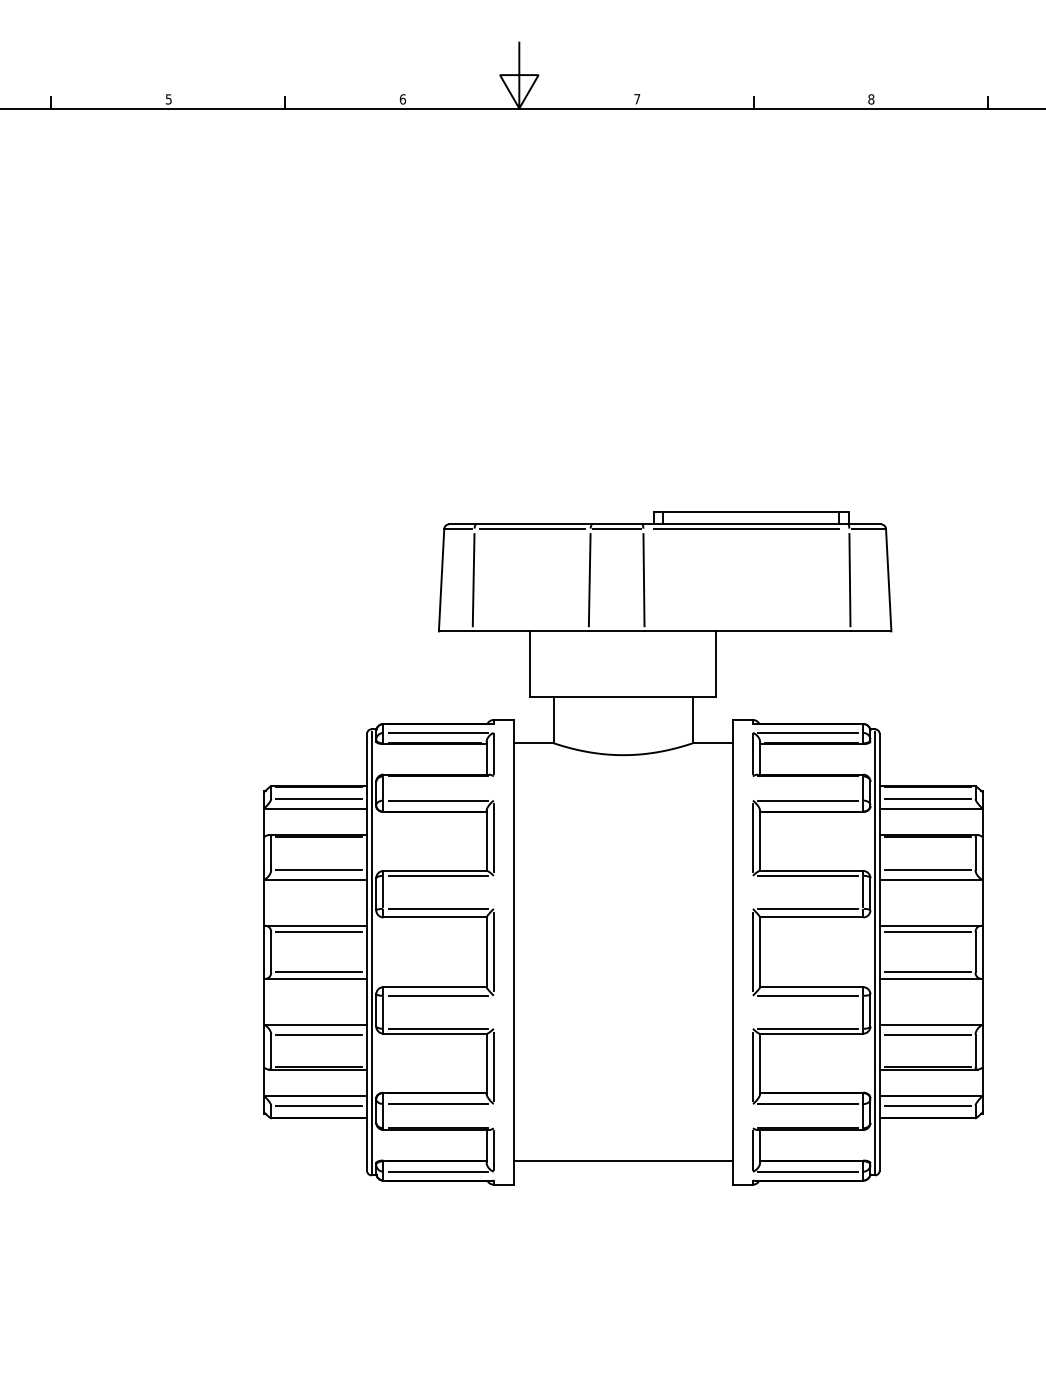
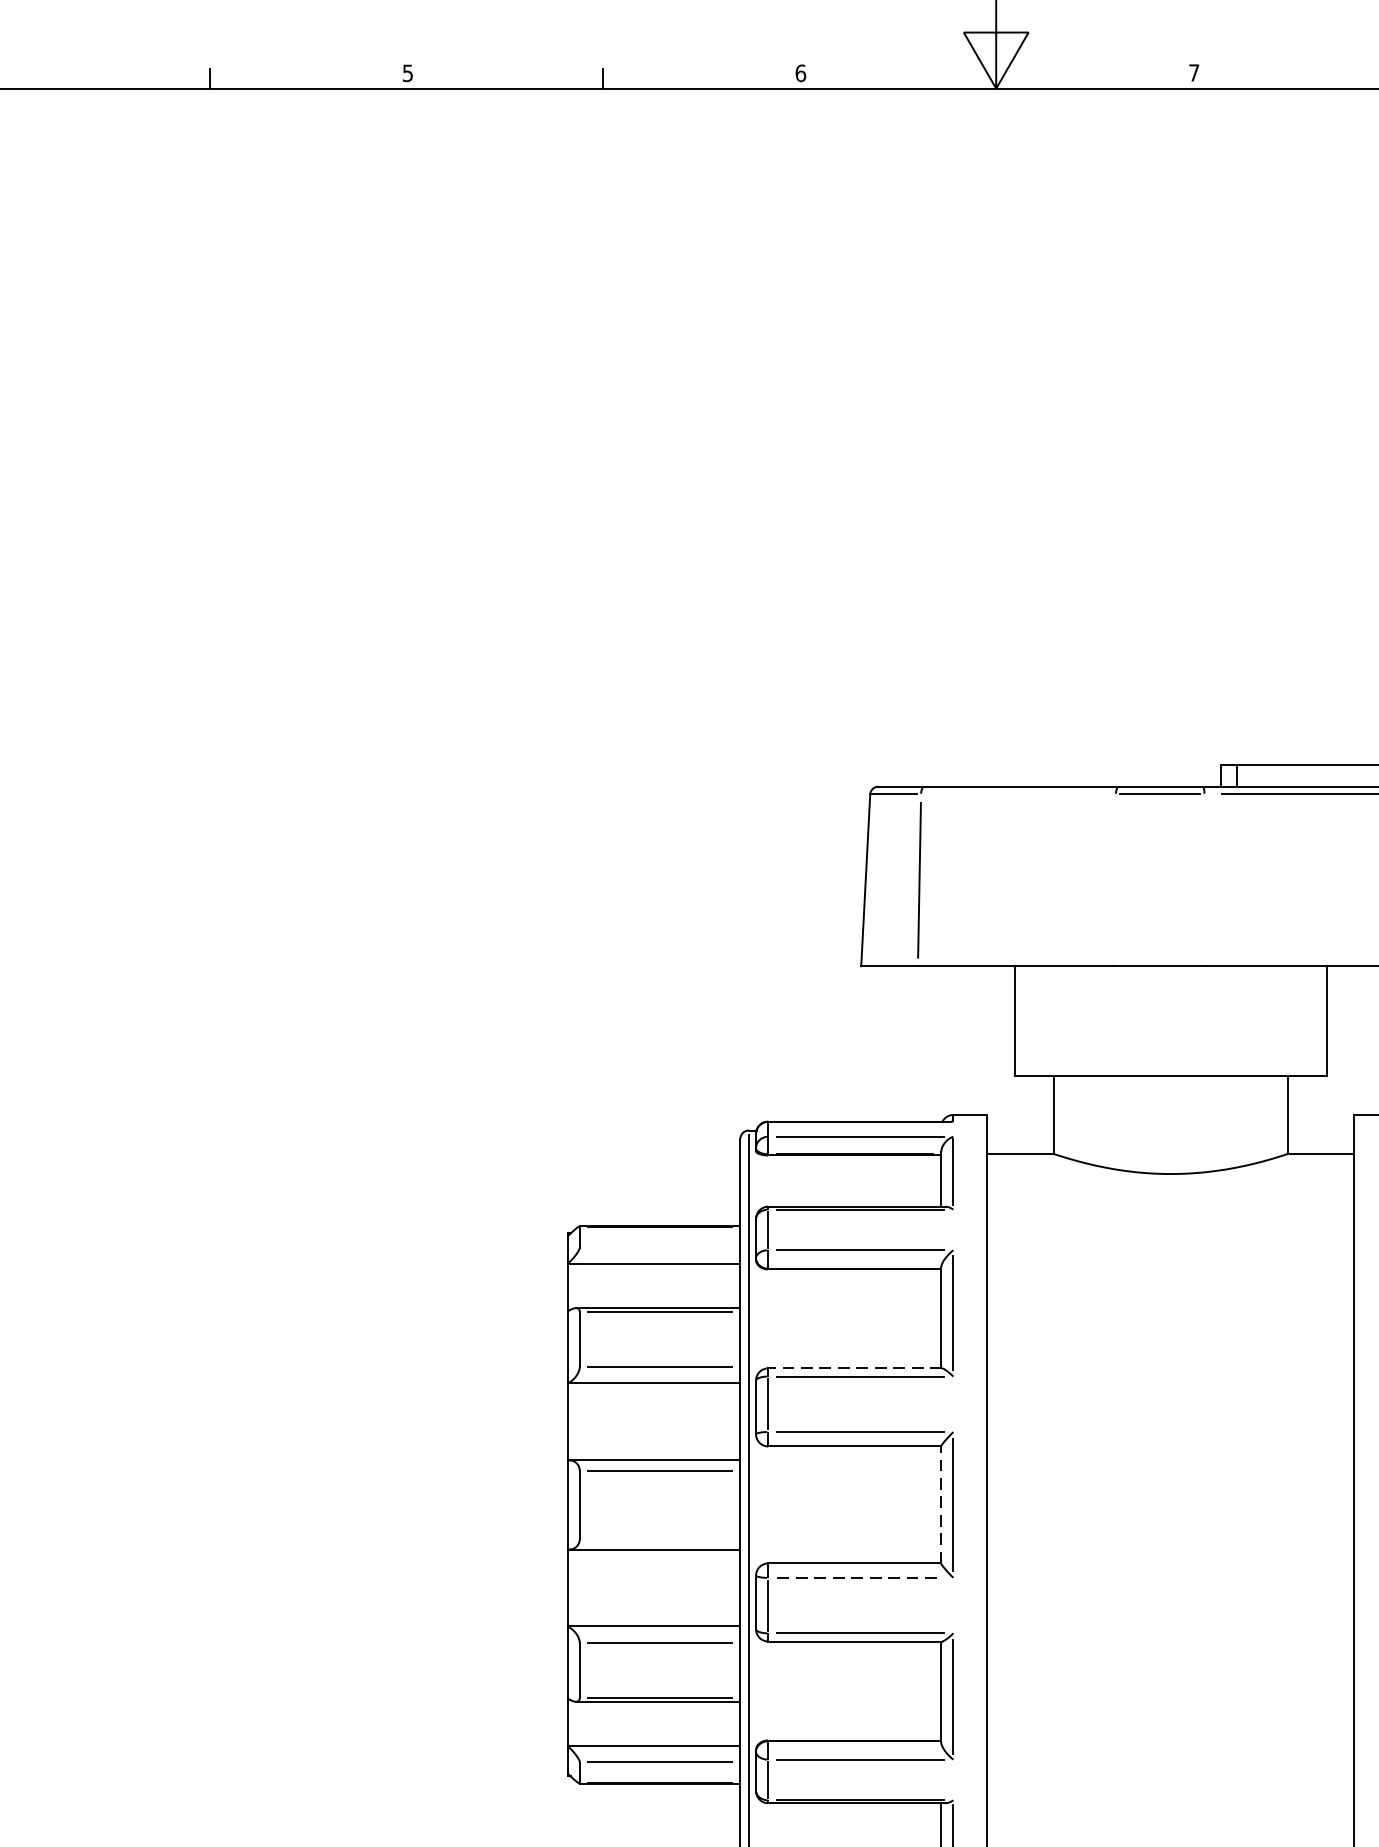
line: (532, 529) -> (1018, 795), removed
line: (589, 580) -> (1114, 880), removed
line: (643, 580) -> (1204, 880), removed
line: (319, 798) -> (660, 1246), removed
line: (435, 870) -> (855, 1367), solid -> dashed
line: (486, 952) -> (941, 1505), solid -> dashed
line: (319, 972) -> (660, 1538), removed
line: (438, 995) -> (860, 1577), solid -> dashed

